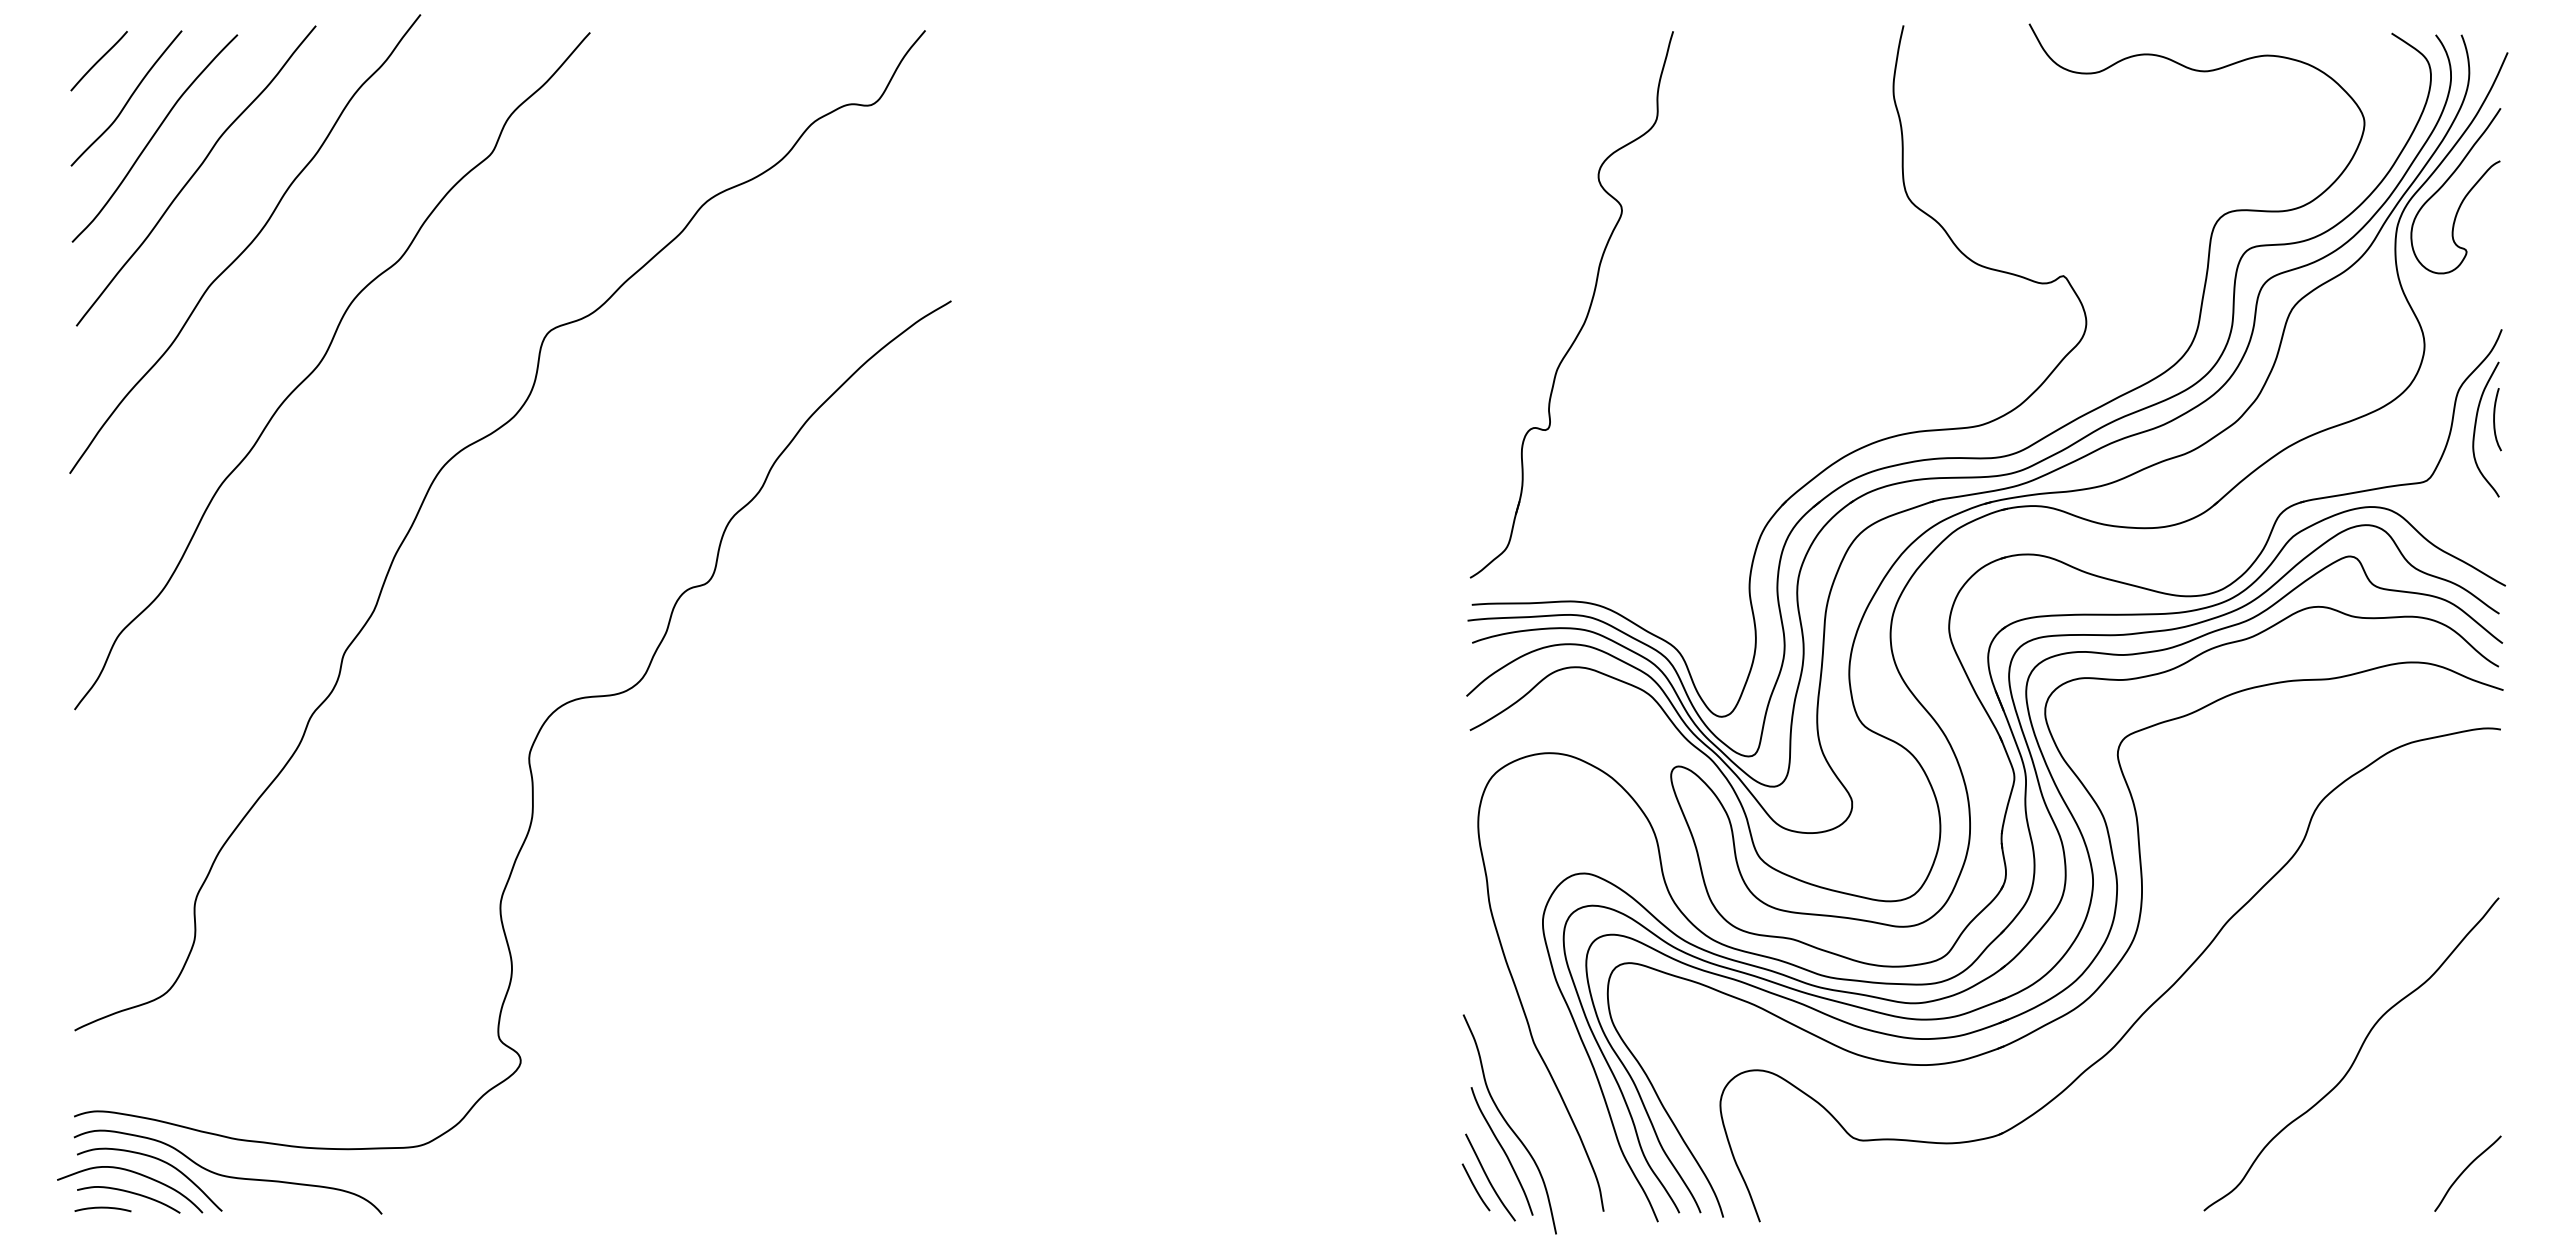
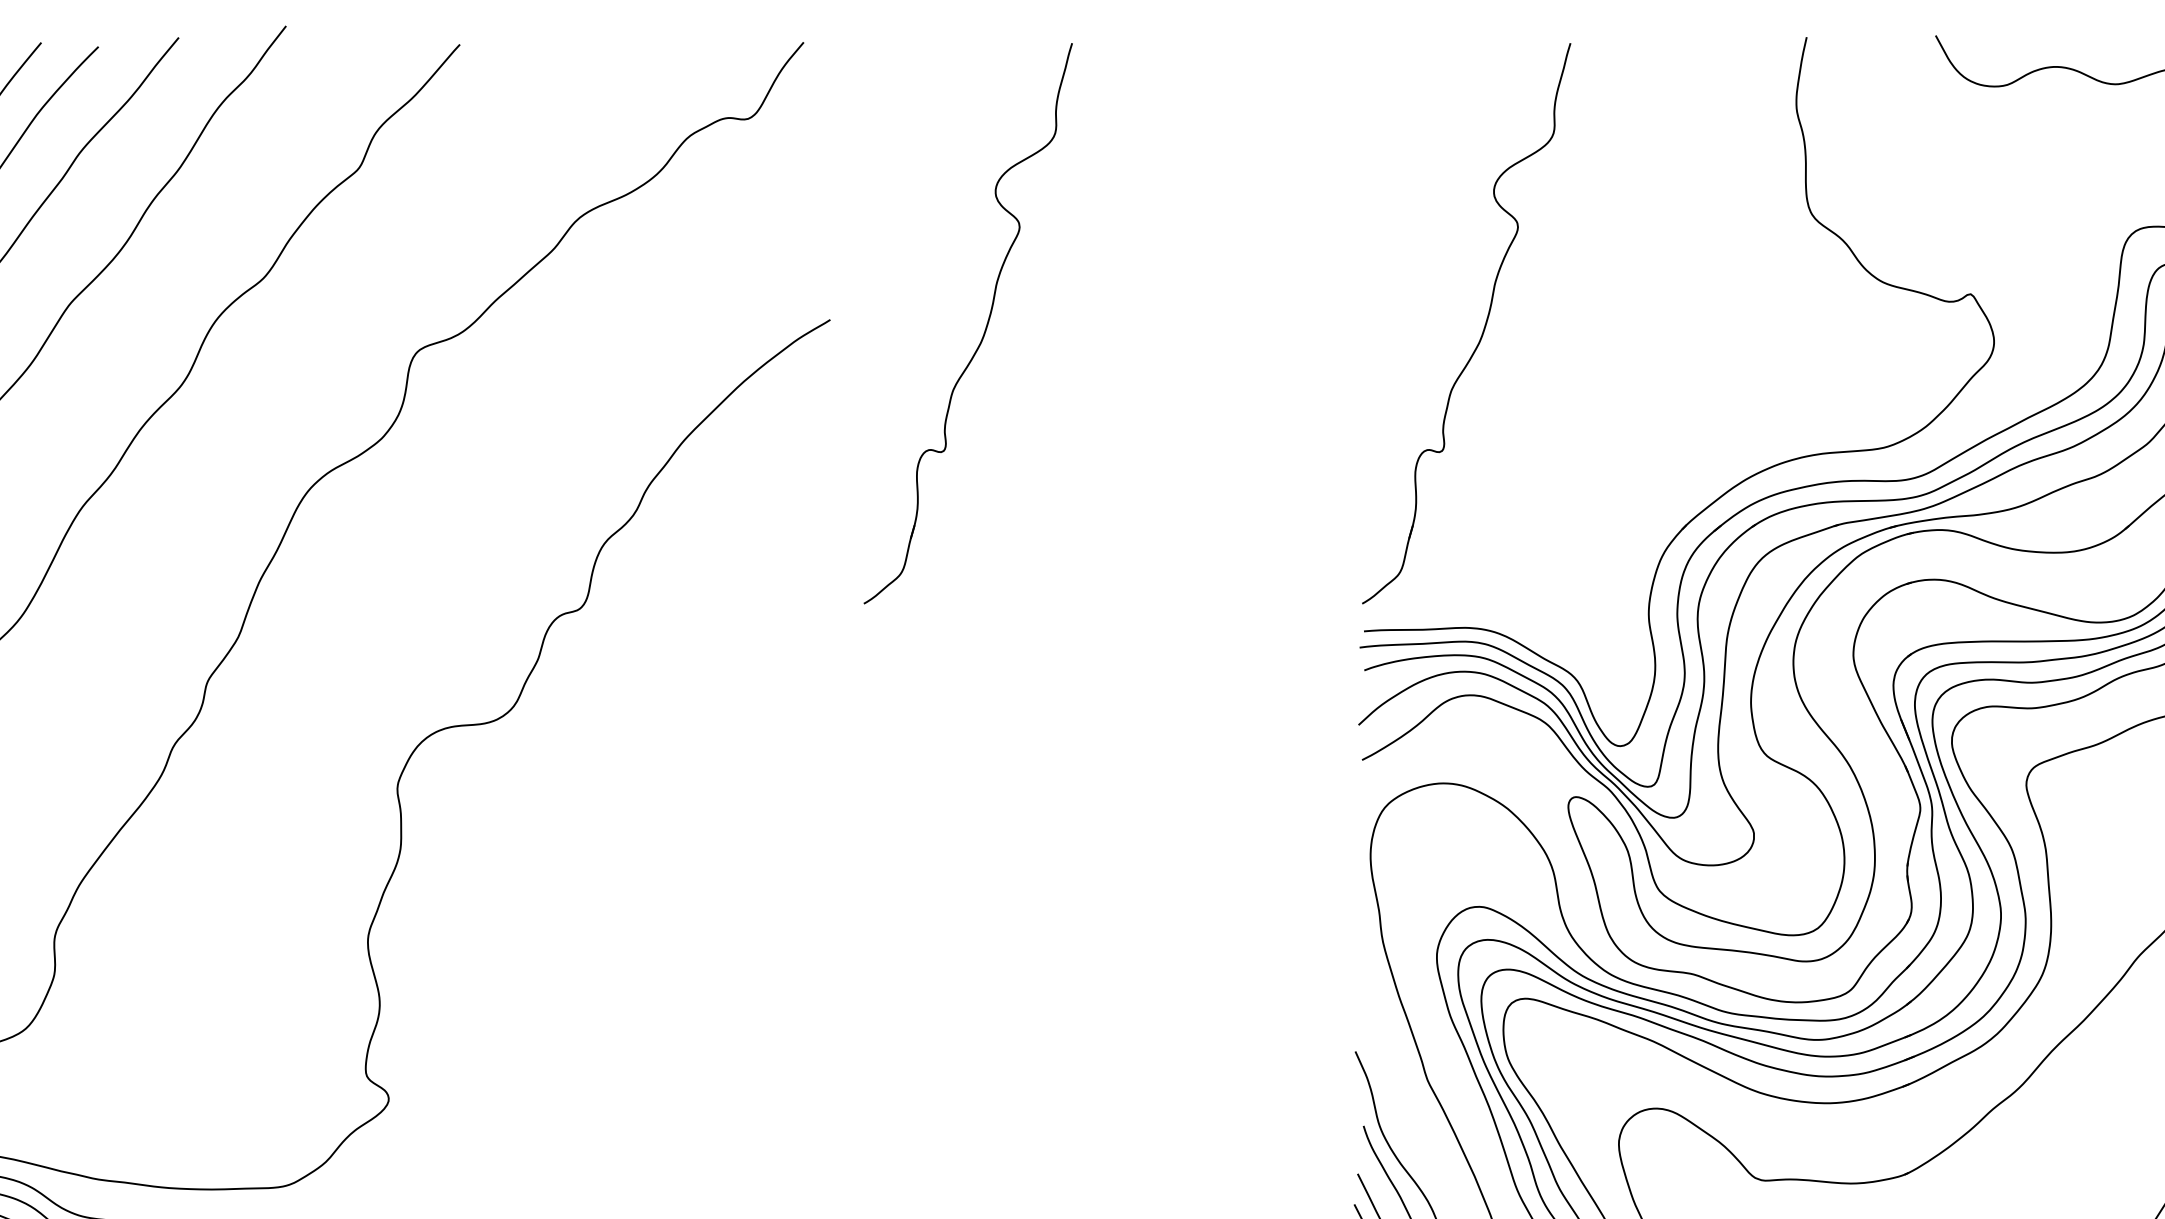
part: (1102, 308) -> (985, 327), added

